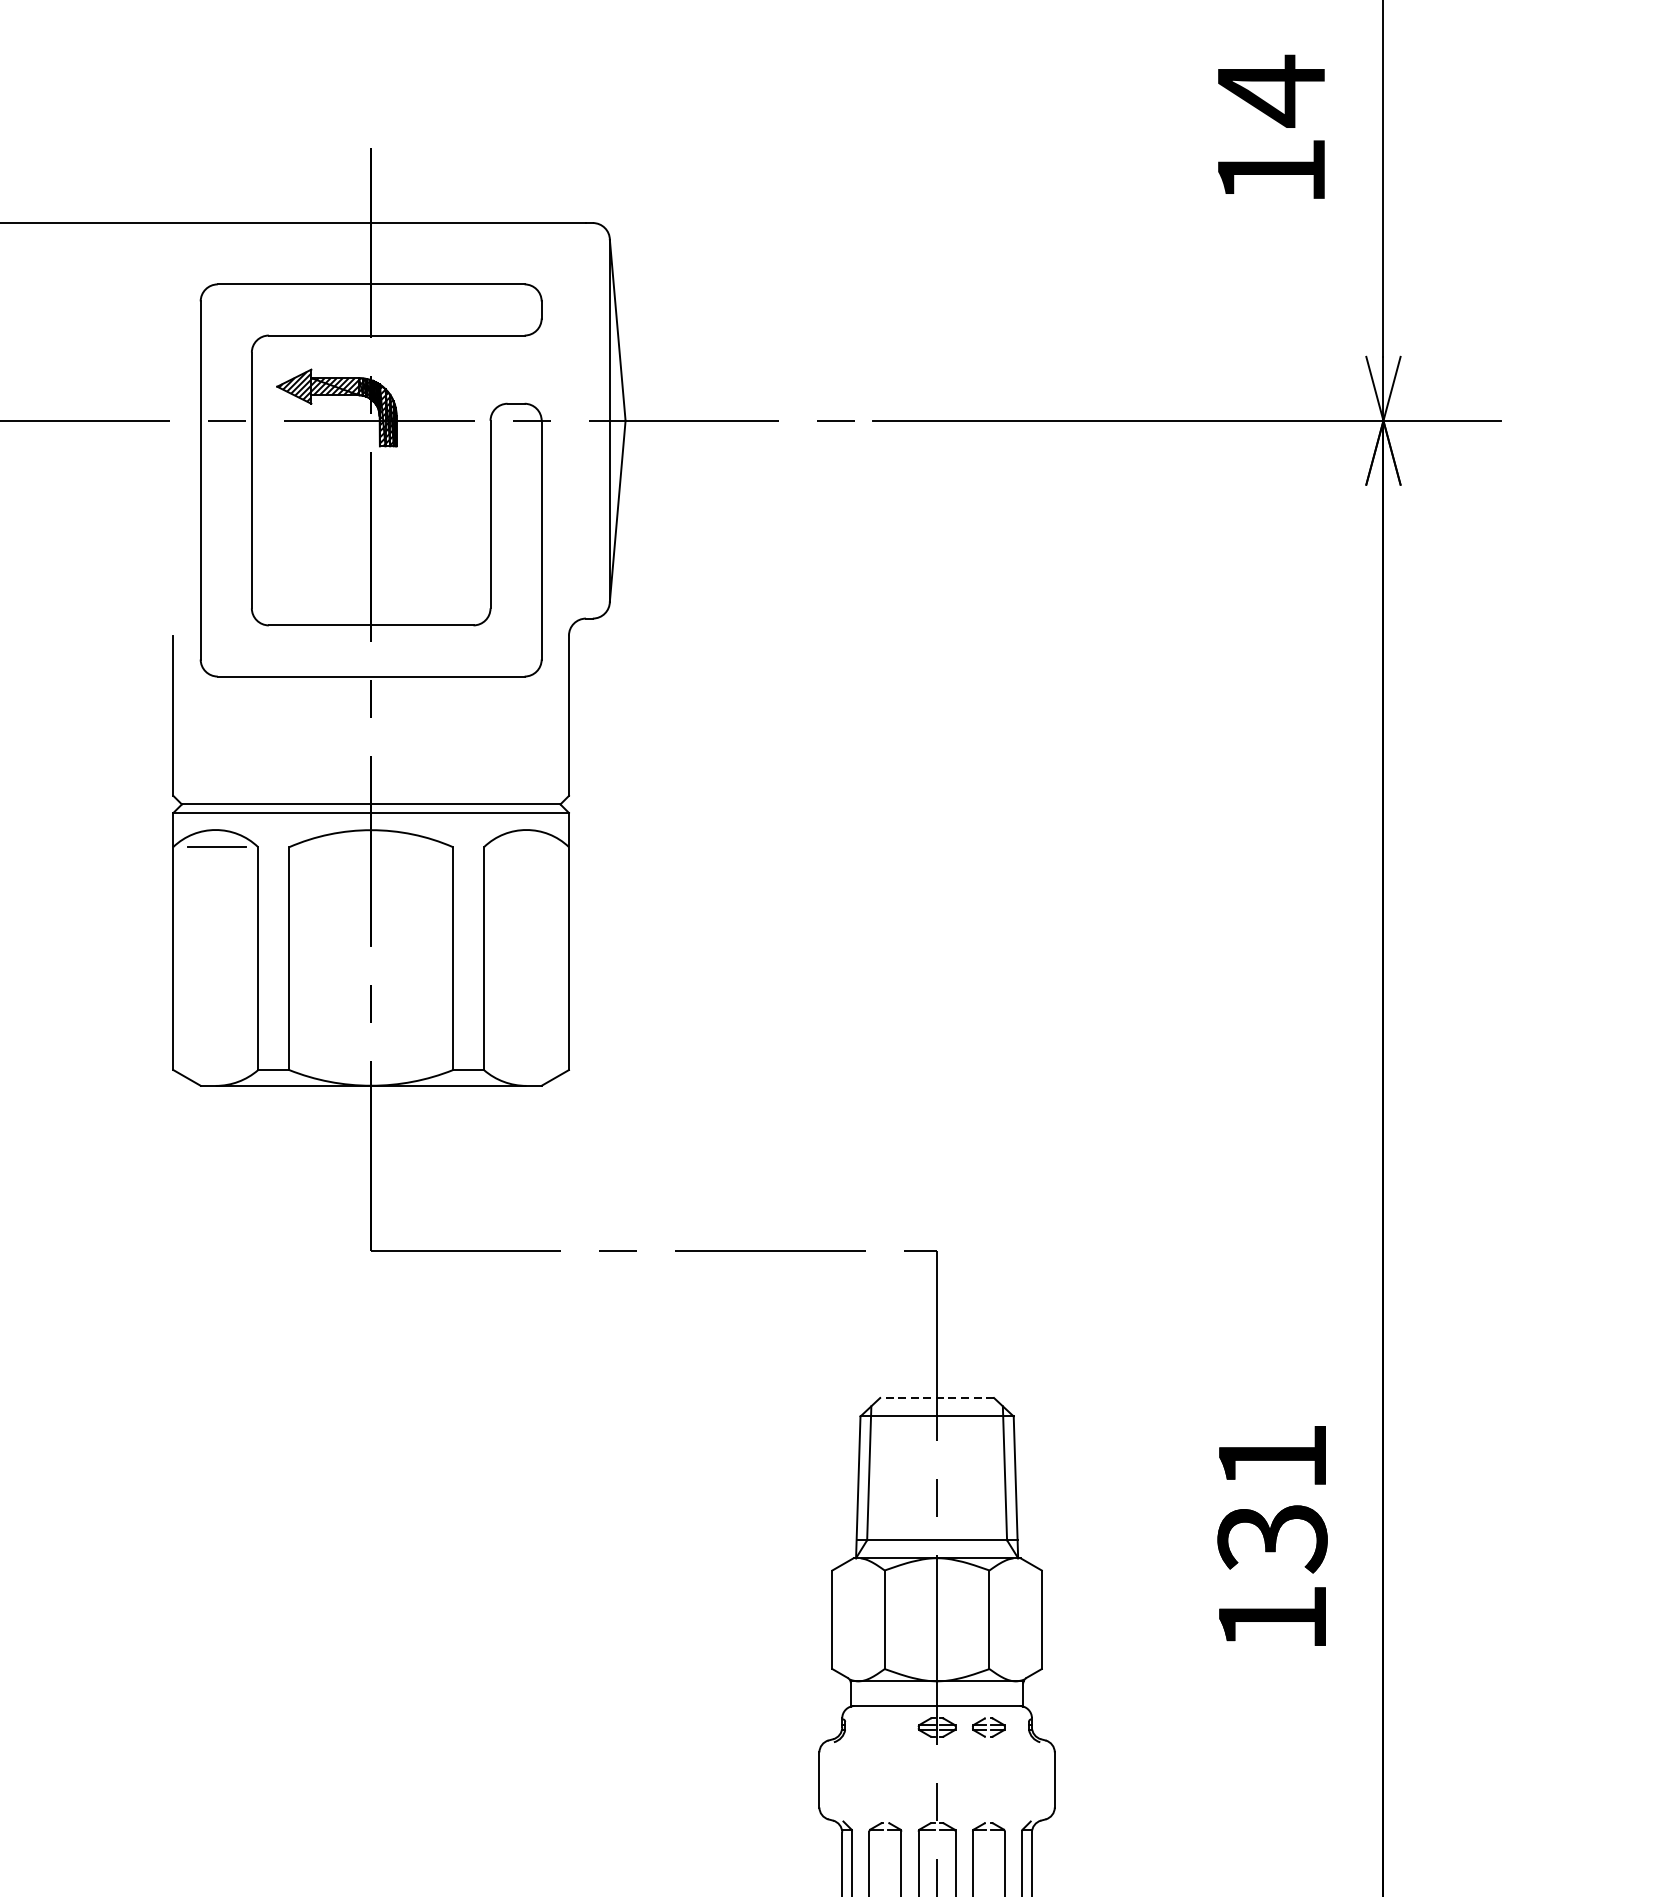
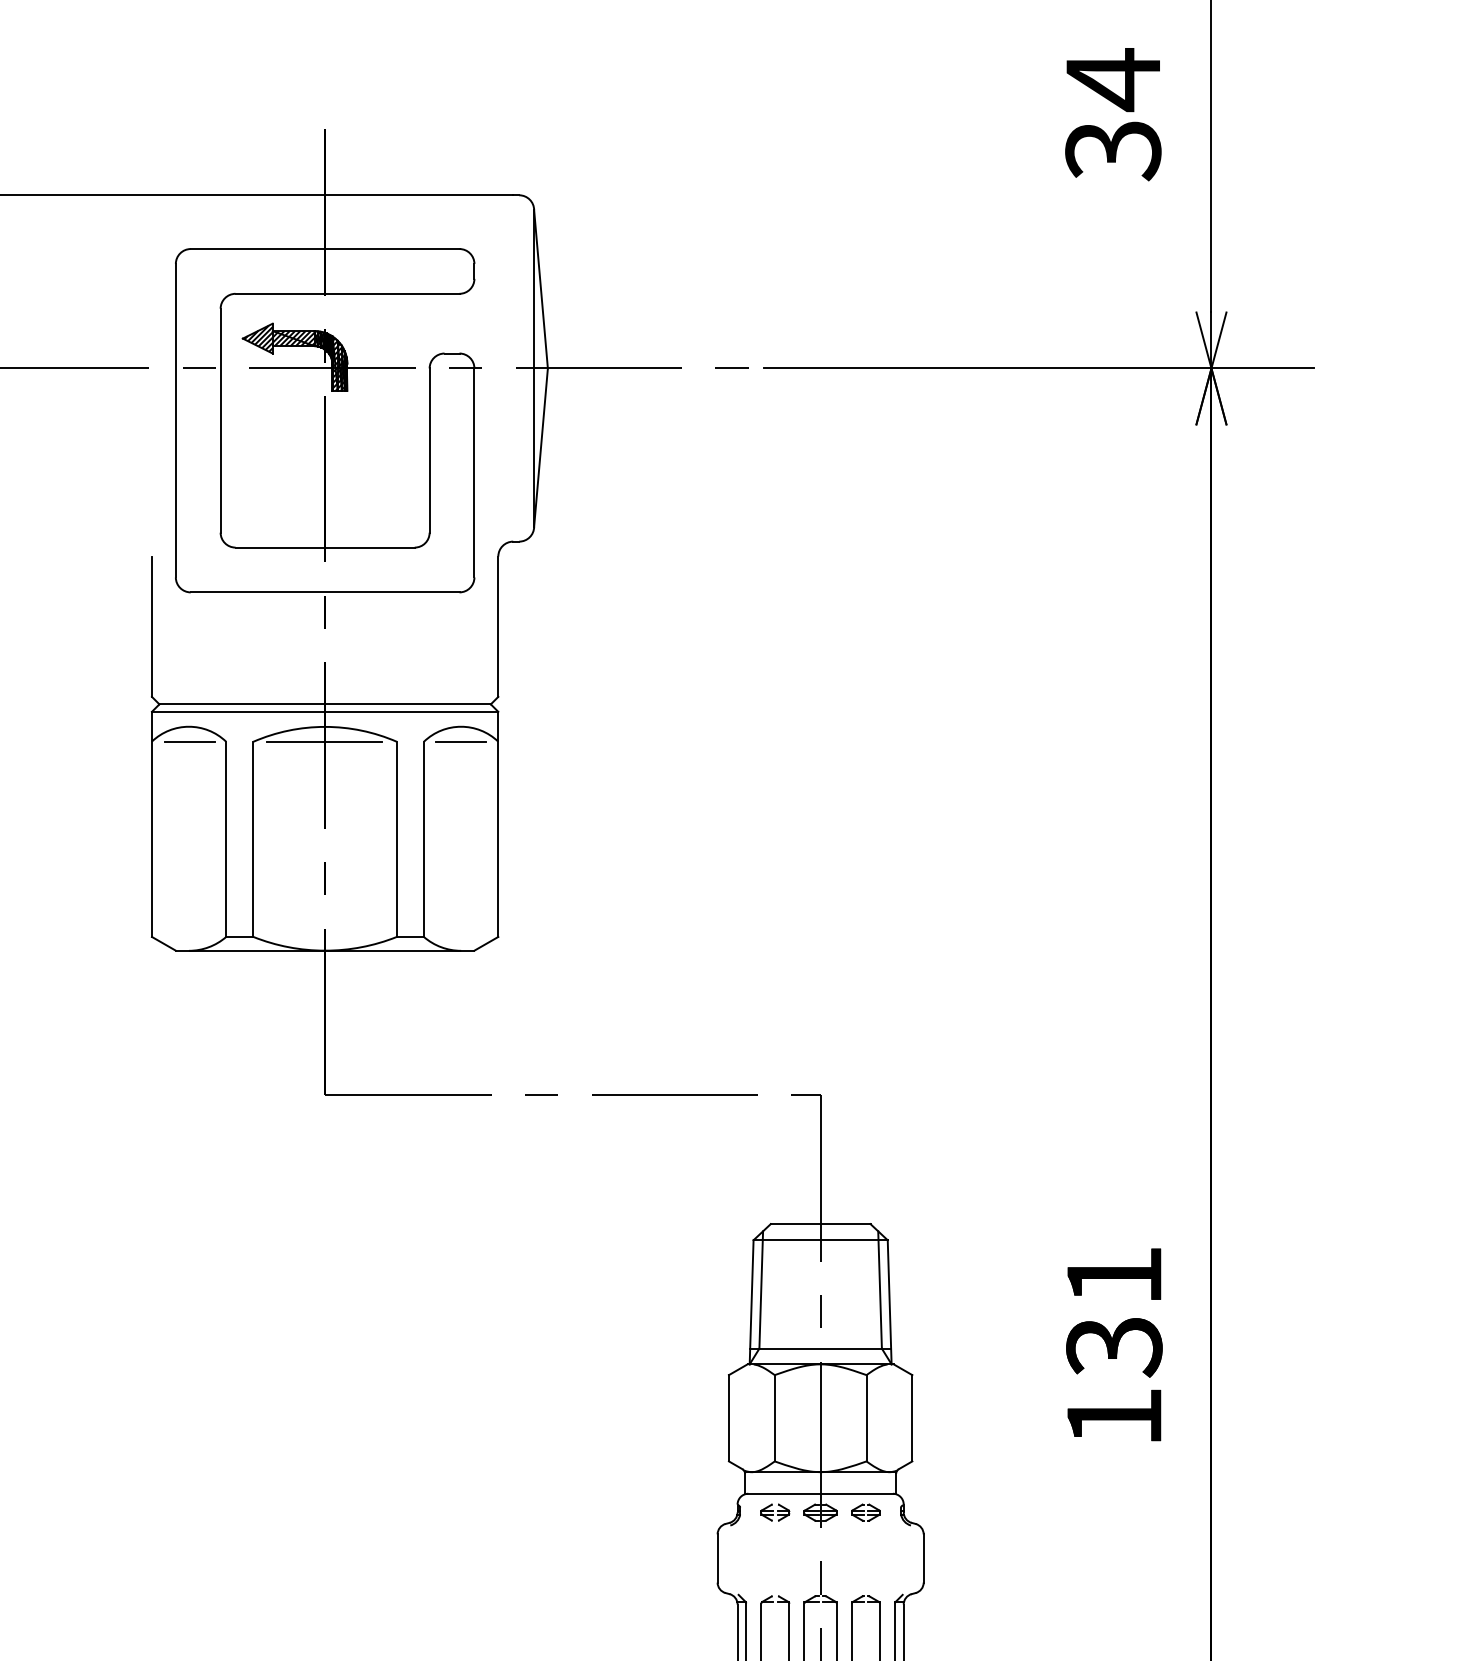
text: (1271, 173) -> (1113, 151), 14 -> 34
line: (370, 846) -> (324, 741), added
line: (525, 846) -> (460, 741), added
line: (936, 1398) -> (820, 1224), dashed -> solid
part: (885, 1727) -> (775, 1512), added

